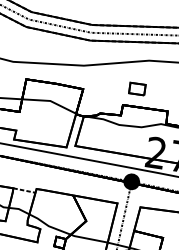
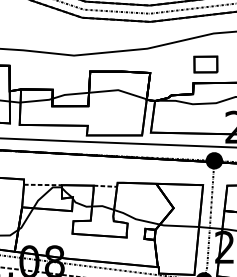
part: (136, 88) -> (205, 64), size x1.43

